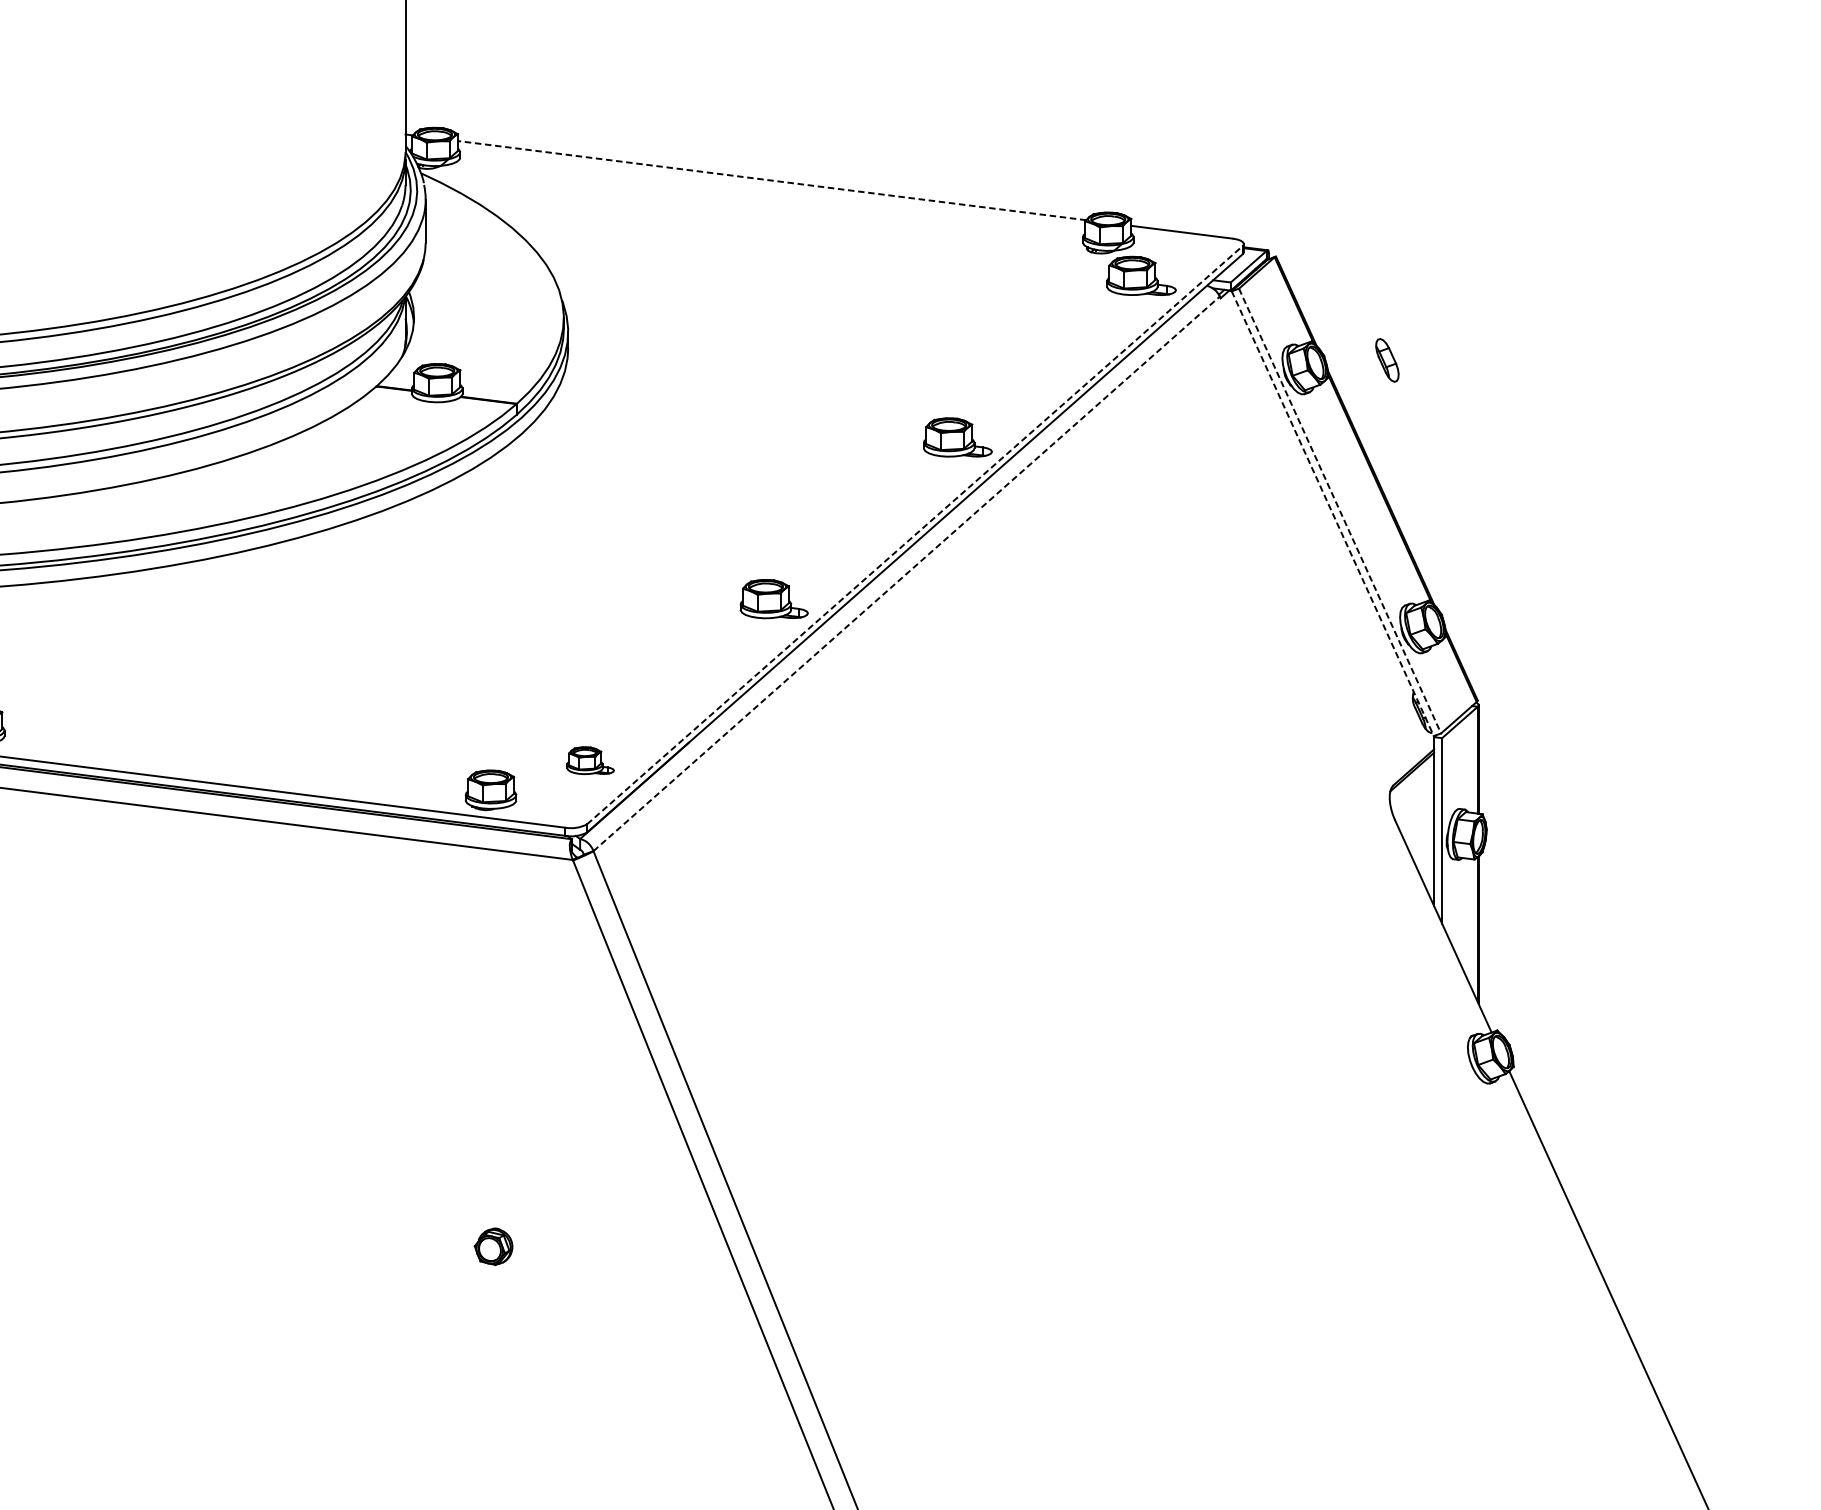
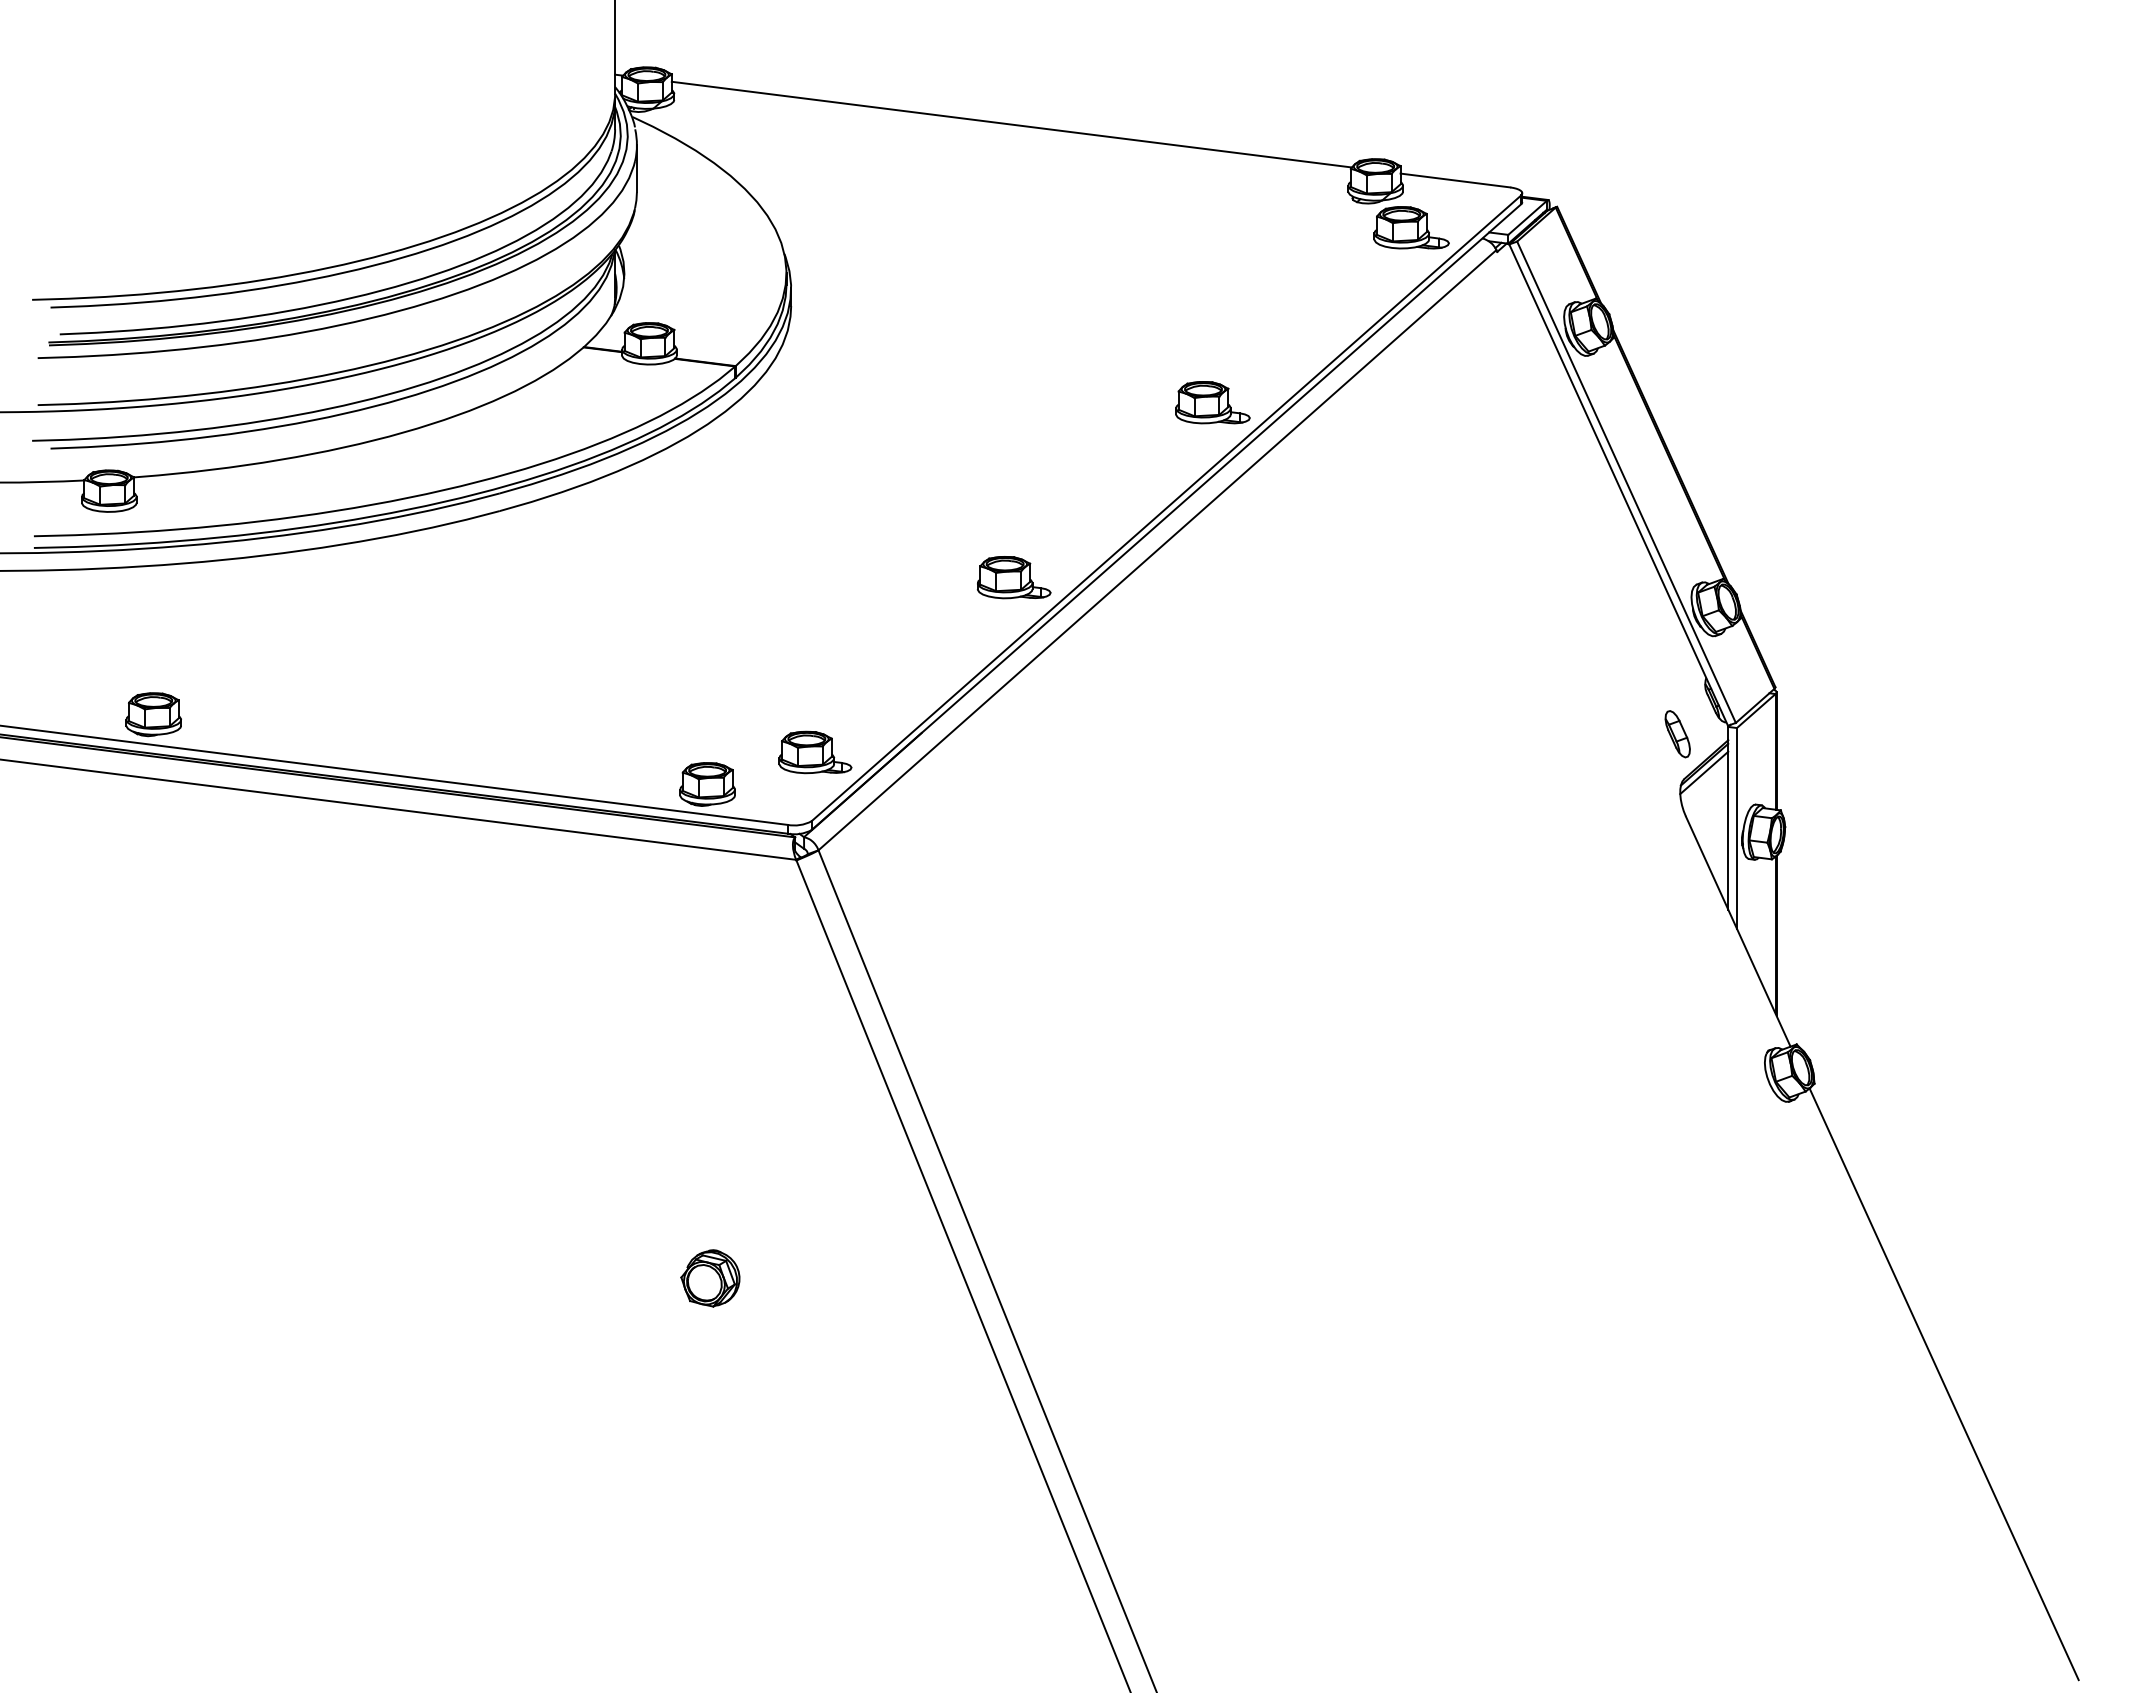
line: (771, 180) -> (1011, 124), dashed -> solid
part: (1387, 360) -> (1677, 734), moved
line: (1340, 511) -> (1626, 482), dashed -> solid
line: (1332, 514) -> (1618, 485), dashed -> solid
line: (915, 535) -> (1166, 508), dashed -> solid
line: (906, 574) -> (1157, 550), dashed -> solid
part: (590, 760) -> (815, 752), size x1.43
line: (1412, 779) -> (1704, 772), added
part: (493, 1246) -> (710, 1278), size x1.43

